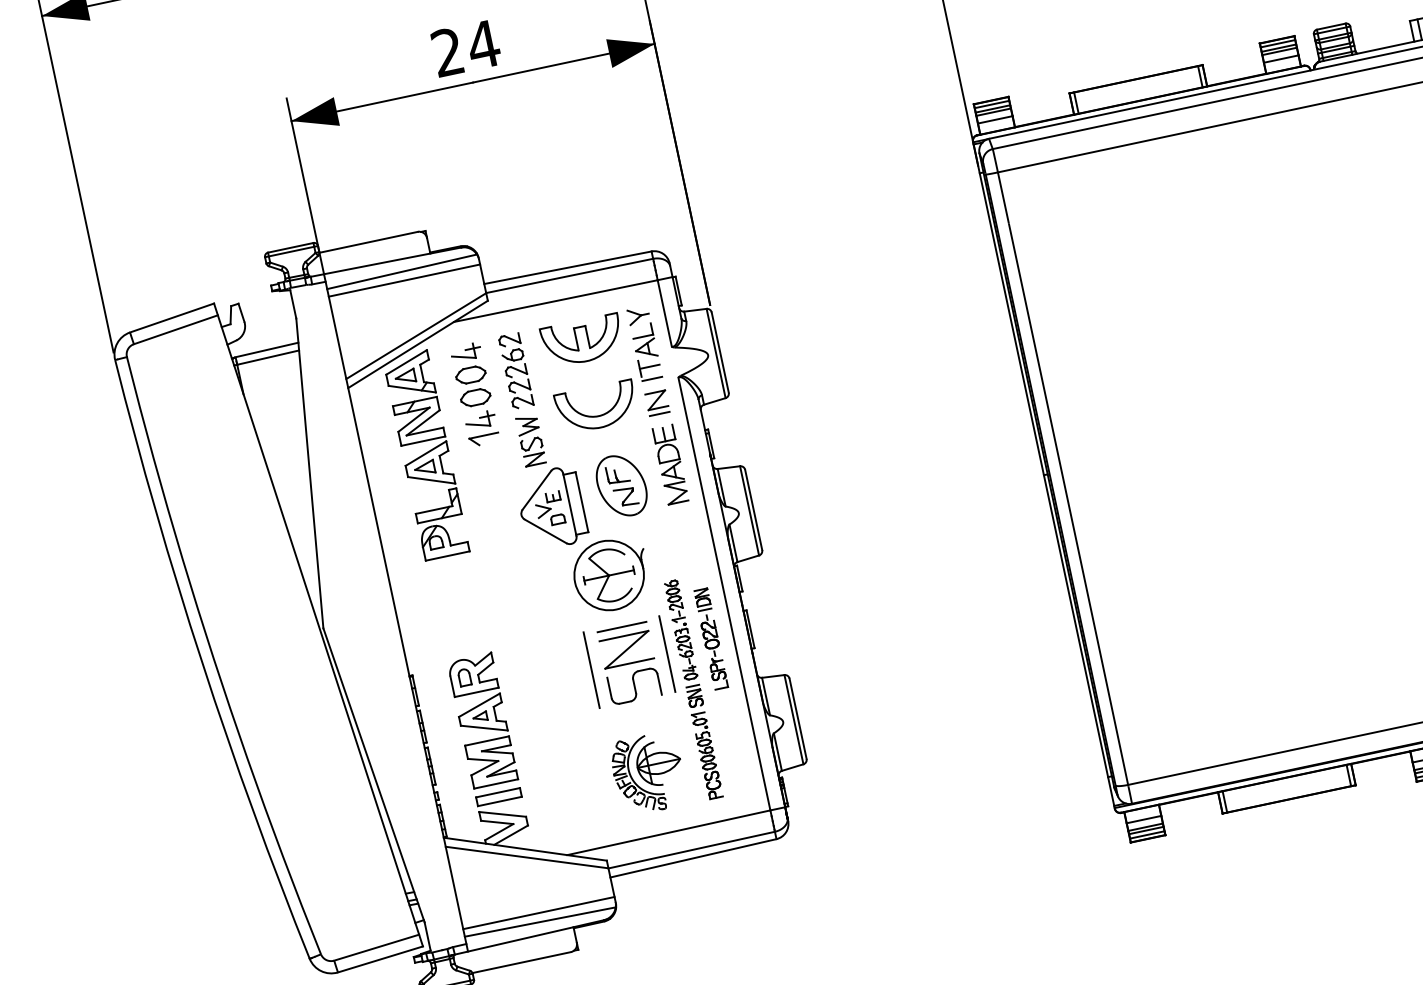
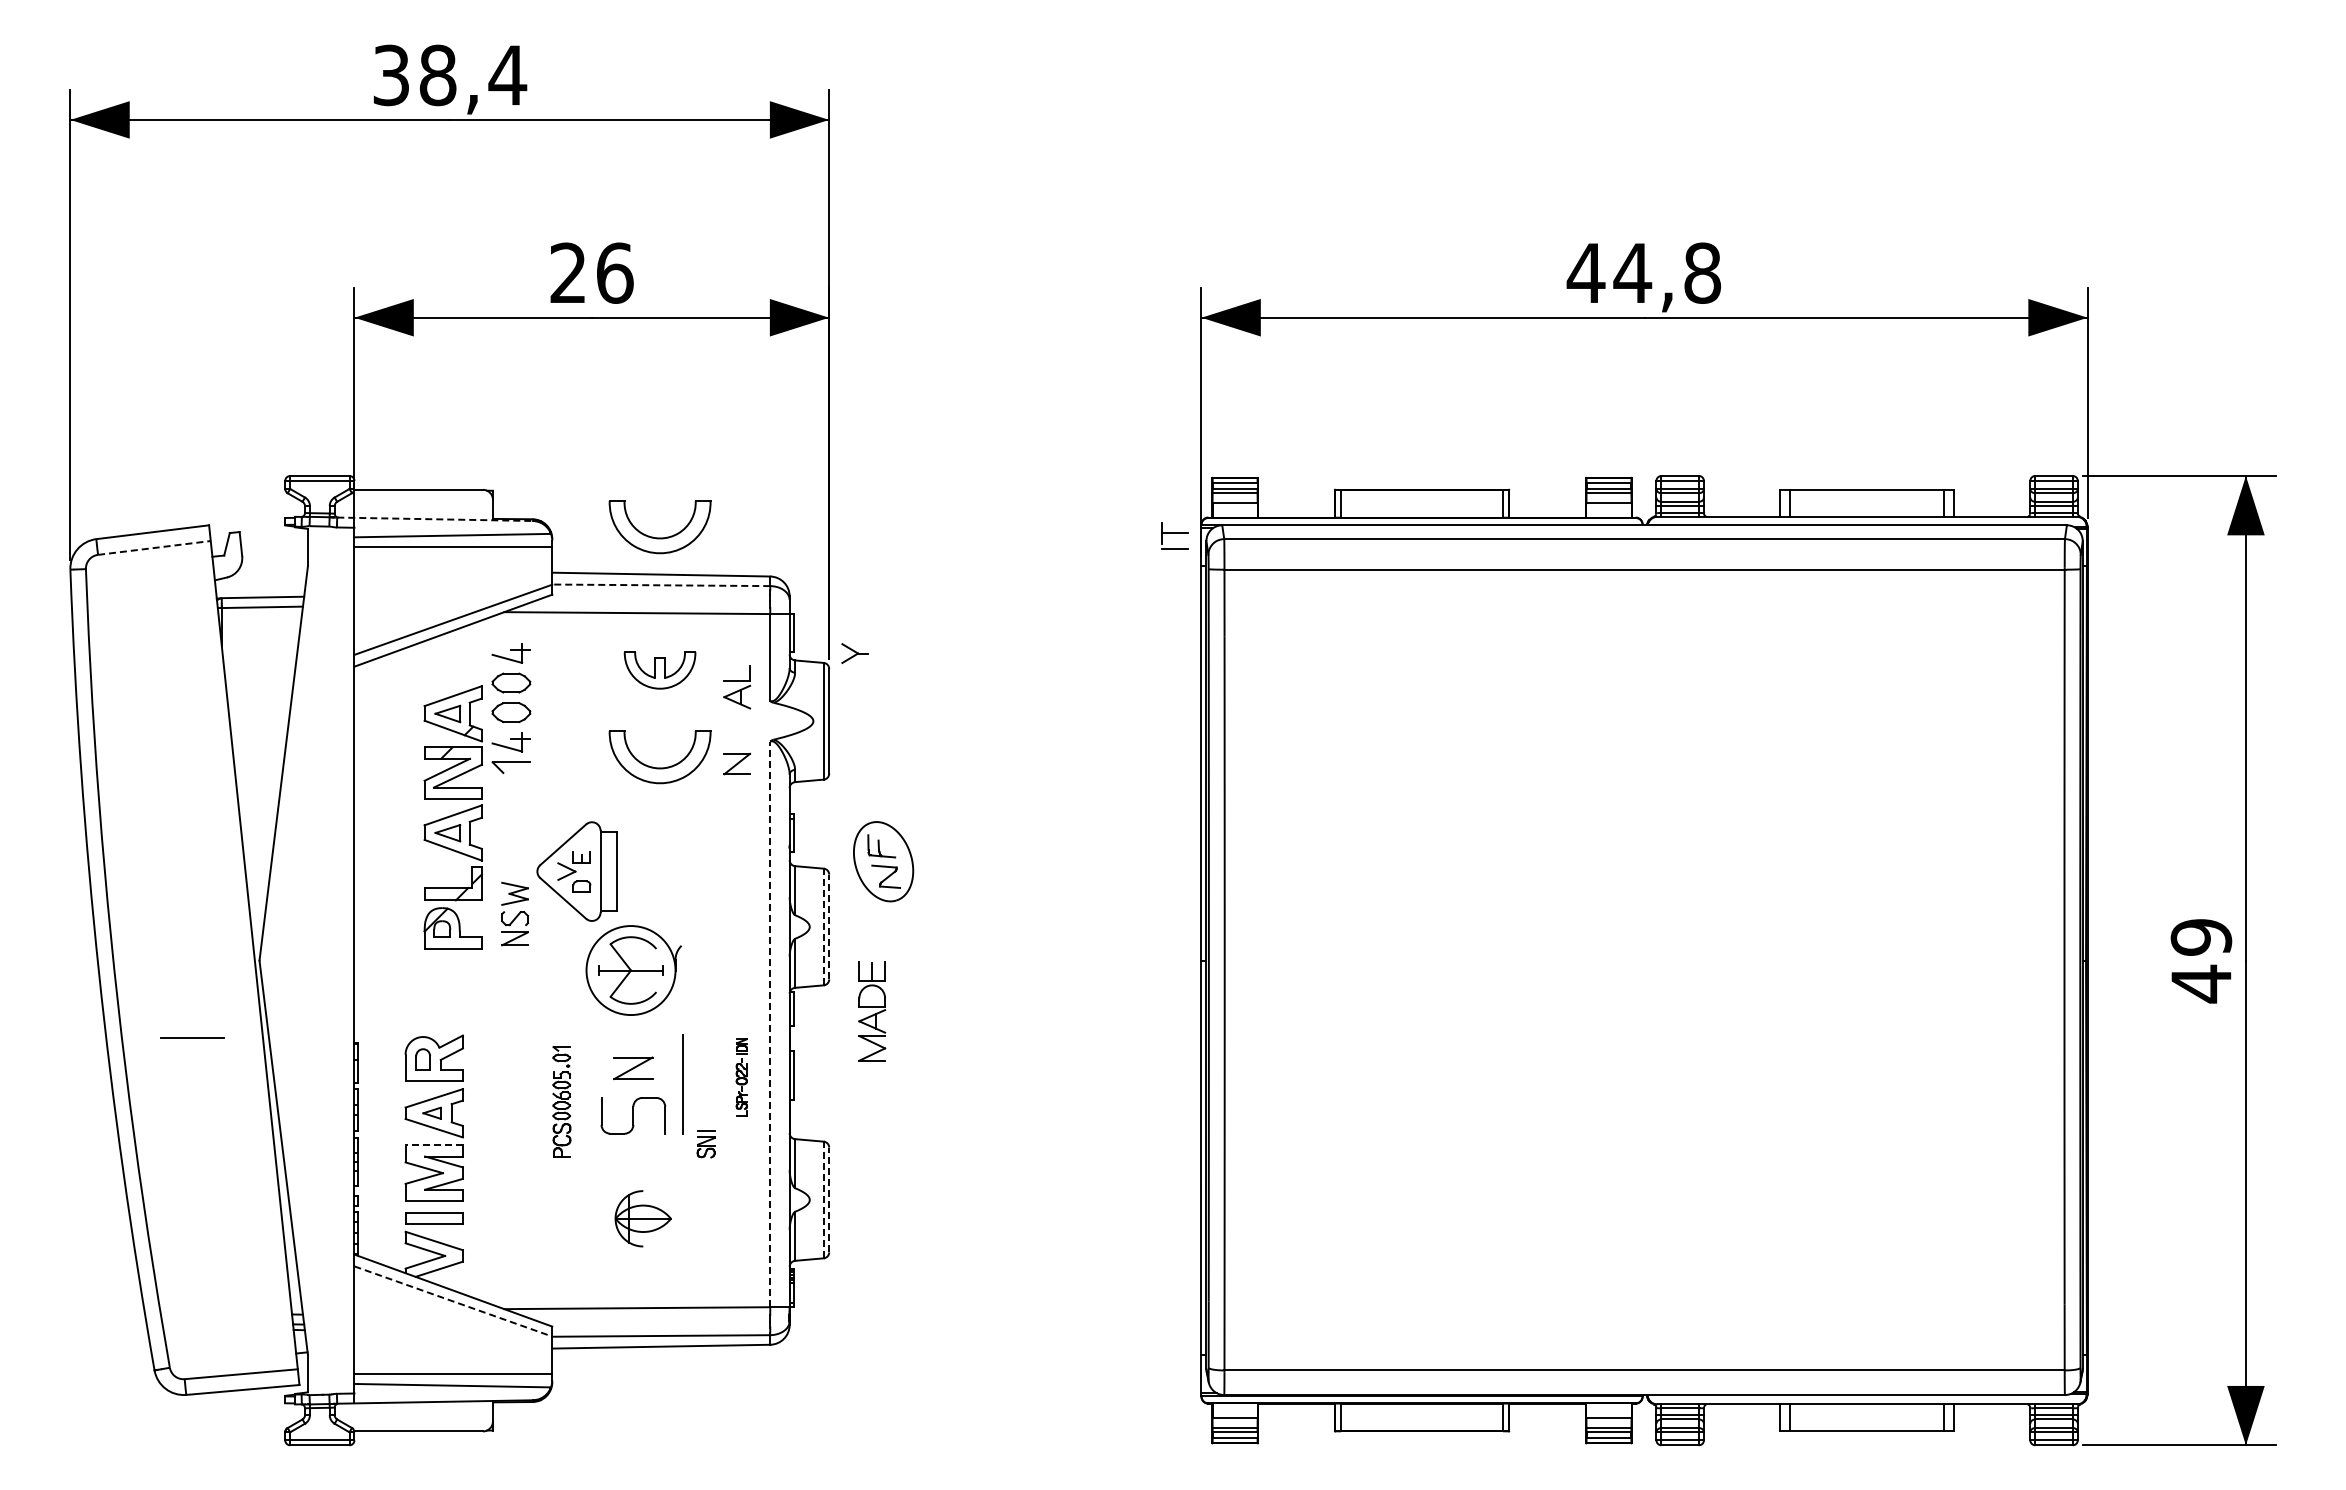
text: (483, 44) -> (614, 272), 24 -> 26
part: (560, 239) -> (659, 537), added
line: (386, 262) -> (435, 519), solid -> dashed
line: (569, 276) -> (661, 585), solid -> dashed
part: (638, 315) -> (854, 653), moved
line: (175, 329) -> (154, 547), solid -> dashed
part: (582, 341) -> (659, 670), size x0.7
part: (649, 368) -> (1174, 535), moved
part: (515, 370) -> (568, 689), removed
line: (659, 413) -> (737, 781), removed
part: (530, 440) -> (514, 913), moved
part: (425, 455) -> (452, 817), moved
part: (670, 464) -> (872, 1011), moved
part: (621, 485) -> (883, 861), moved
line: (753, 509) -> (829, 926), solid -> dashed
line: (749, 510) -> (823, 926), solid -> dashed
line: (724, 594) -> (770, 1024), solid -> dashed
line: (621, 626) -> (192, 1037), moved
part: (681, 629) -> (706, 1057), removed
part: (711, 639) -> (741, 1077), size x0.6
part: (627, 650) -> (633, 1068), size x0.6
line: (591, 669) -> (583, 1083), removed
line: (798, 718) -> (829, 1199), solid -> dashed
line: (793, 719) -> (823, 1199), solid -> dashed
line: (487, 741) -> (434, 1145), solid -> dashed
part: (706, 755) -> (561, 1101), moved
part: (632, 777) -> (606, 1229), removed
line: (527, 857) -> (453, 1301), solid -> dashed

